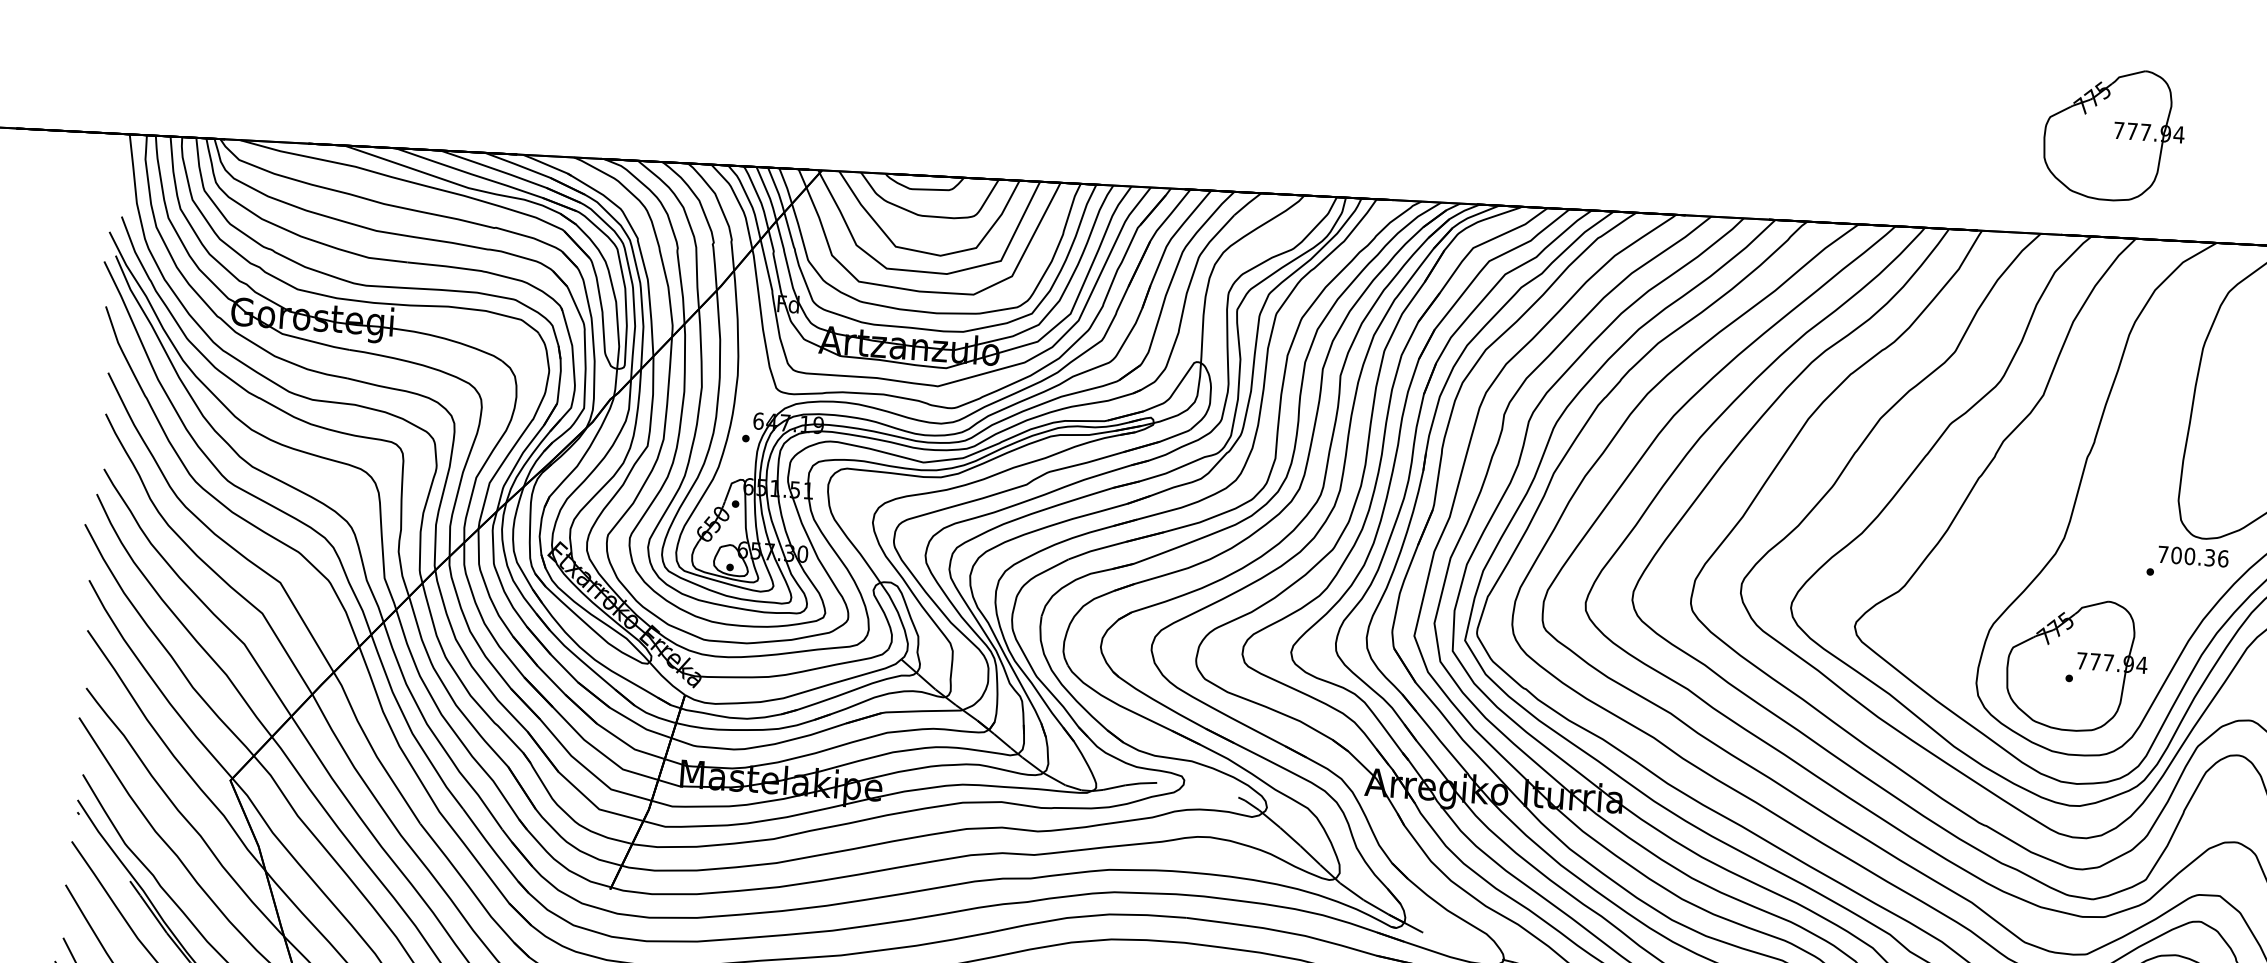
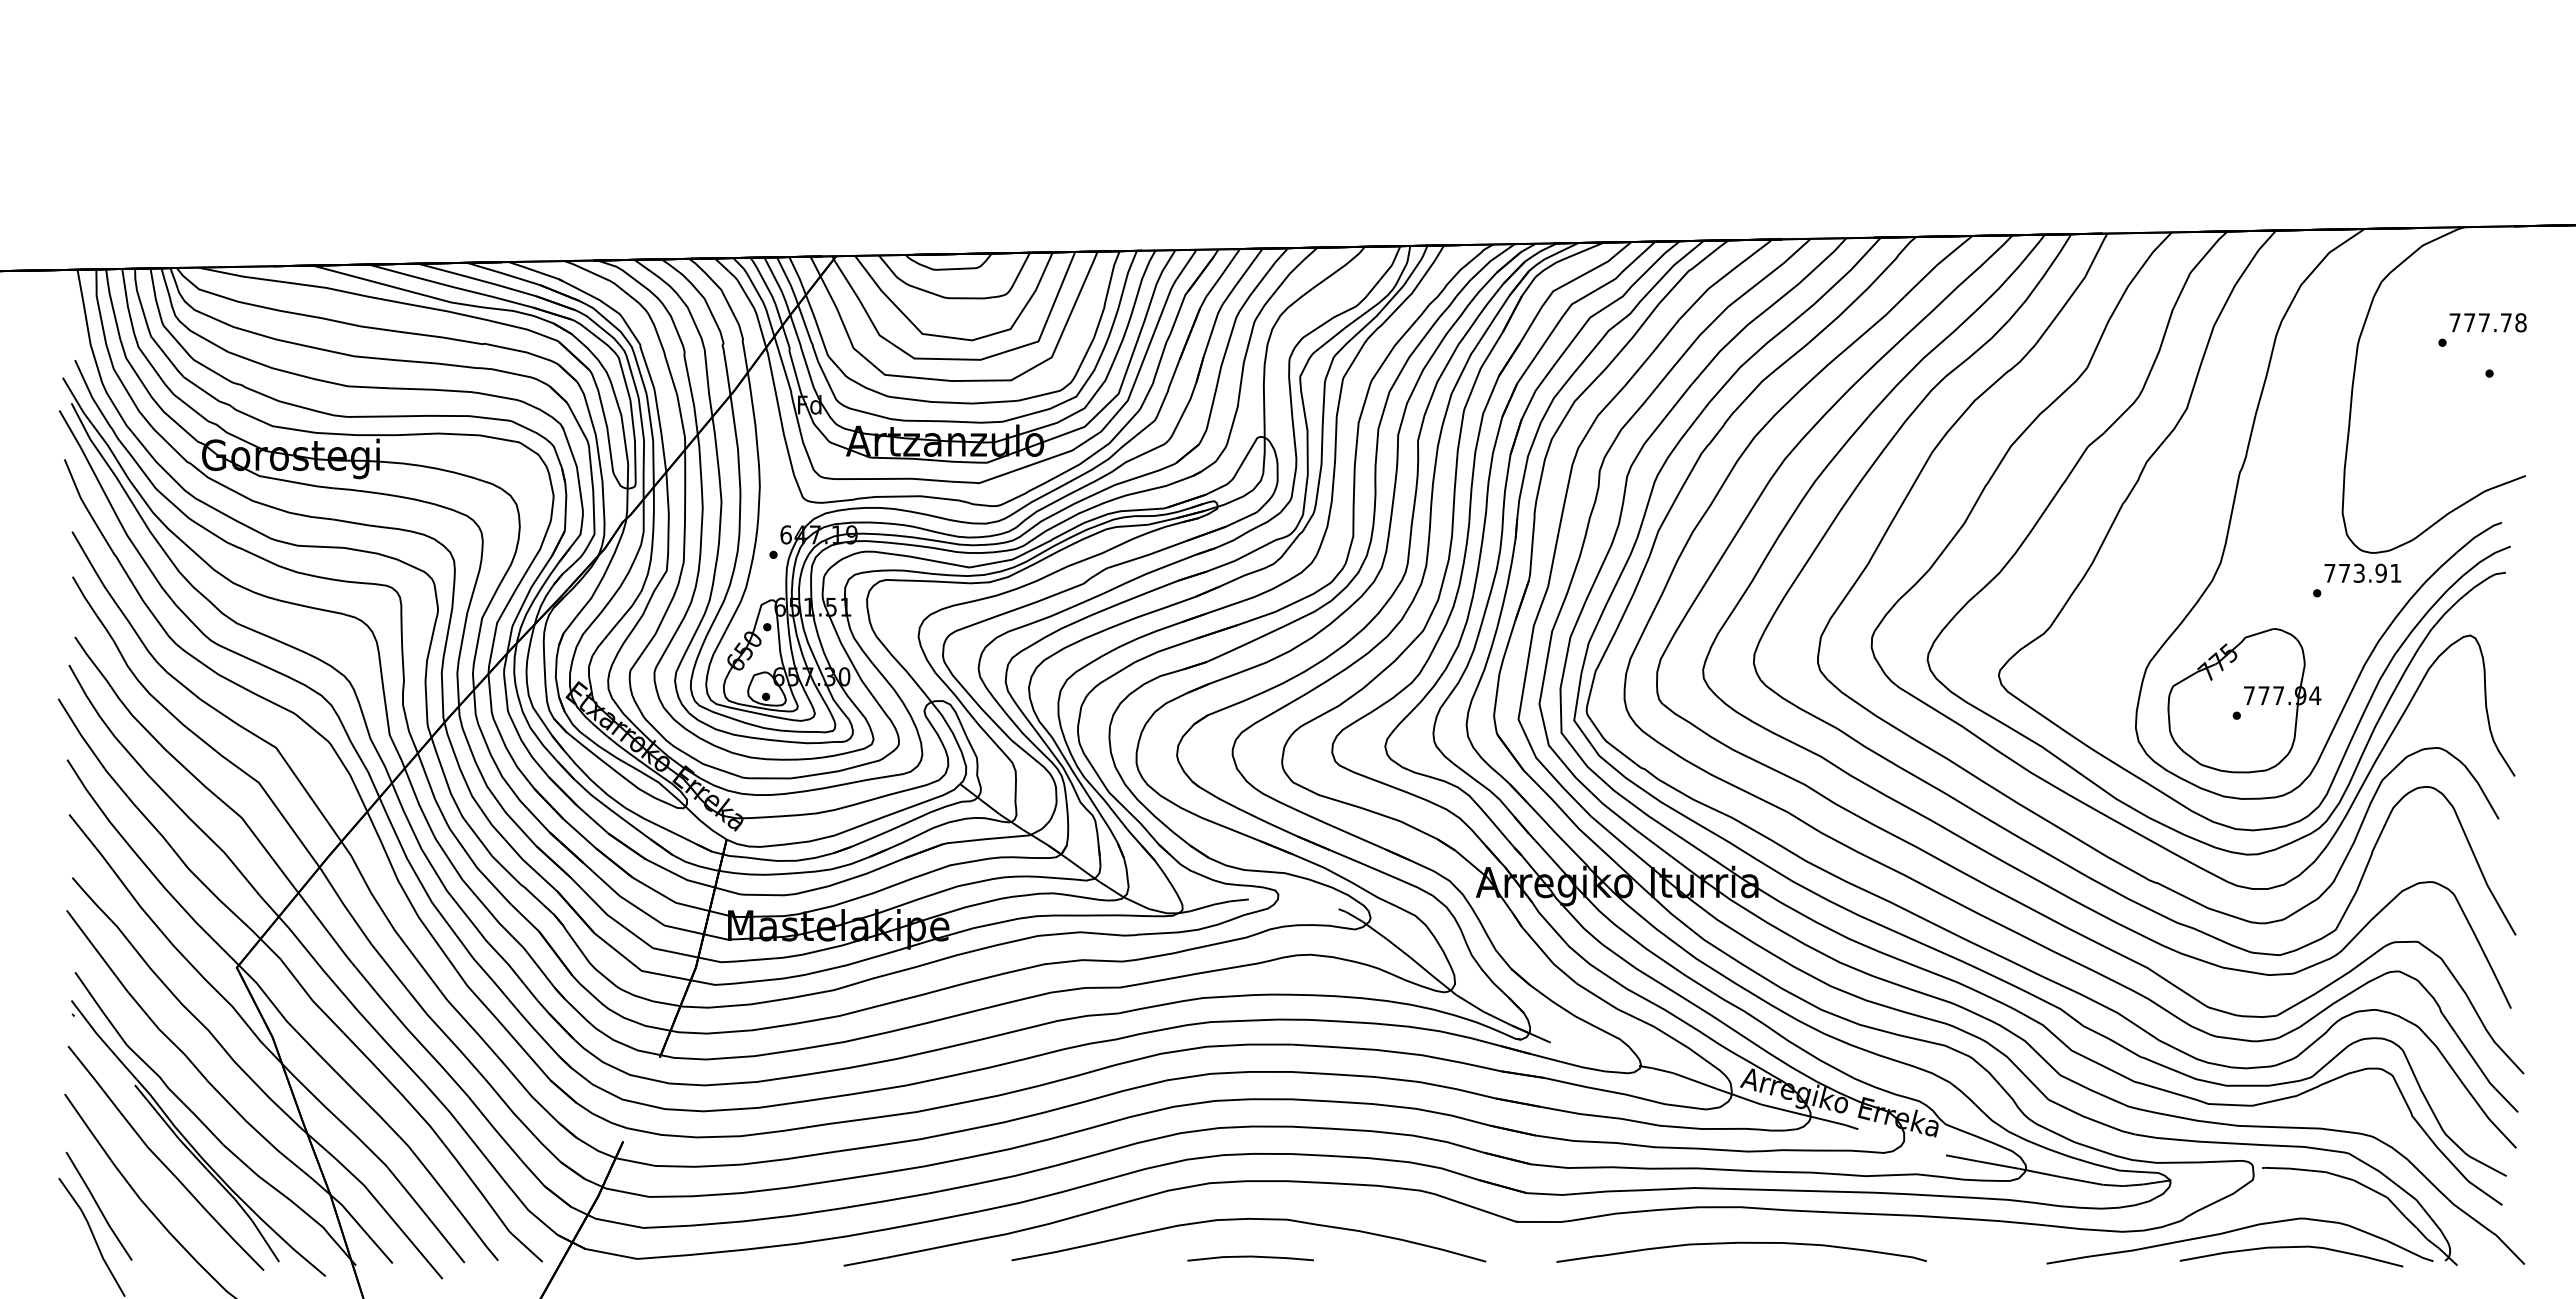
part: (2114, 134) -> (2244, 118), removed
text: (2200, 556) -> (2370, 572), 700.36 -> 773.91

